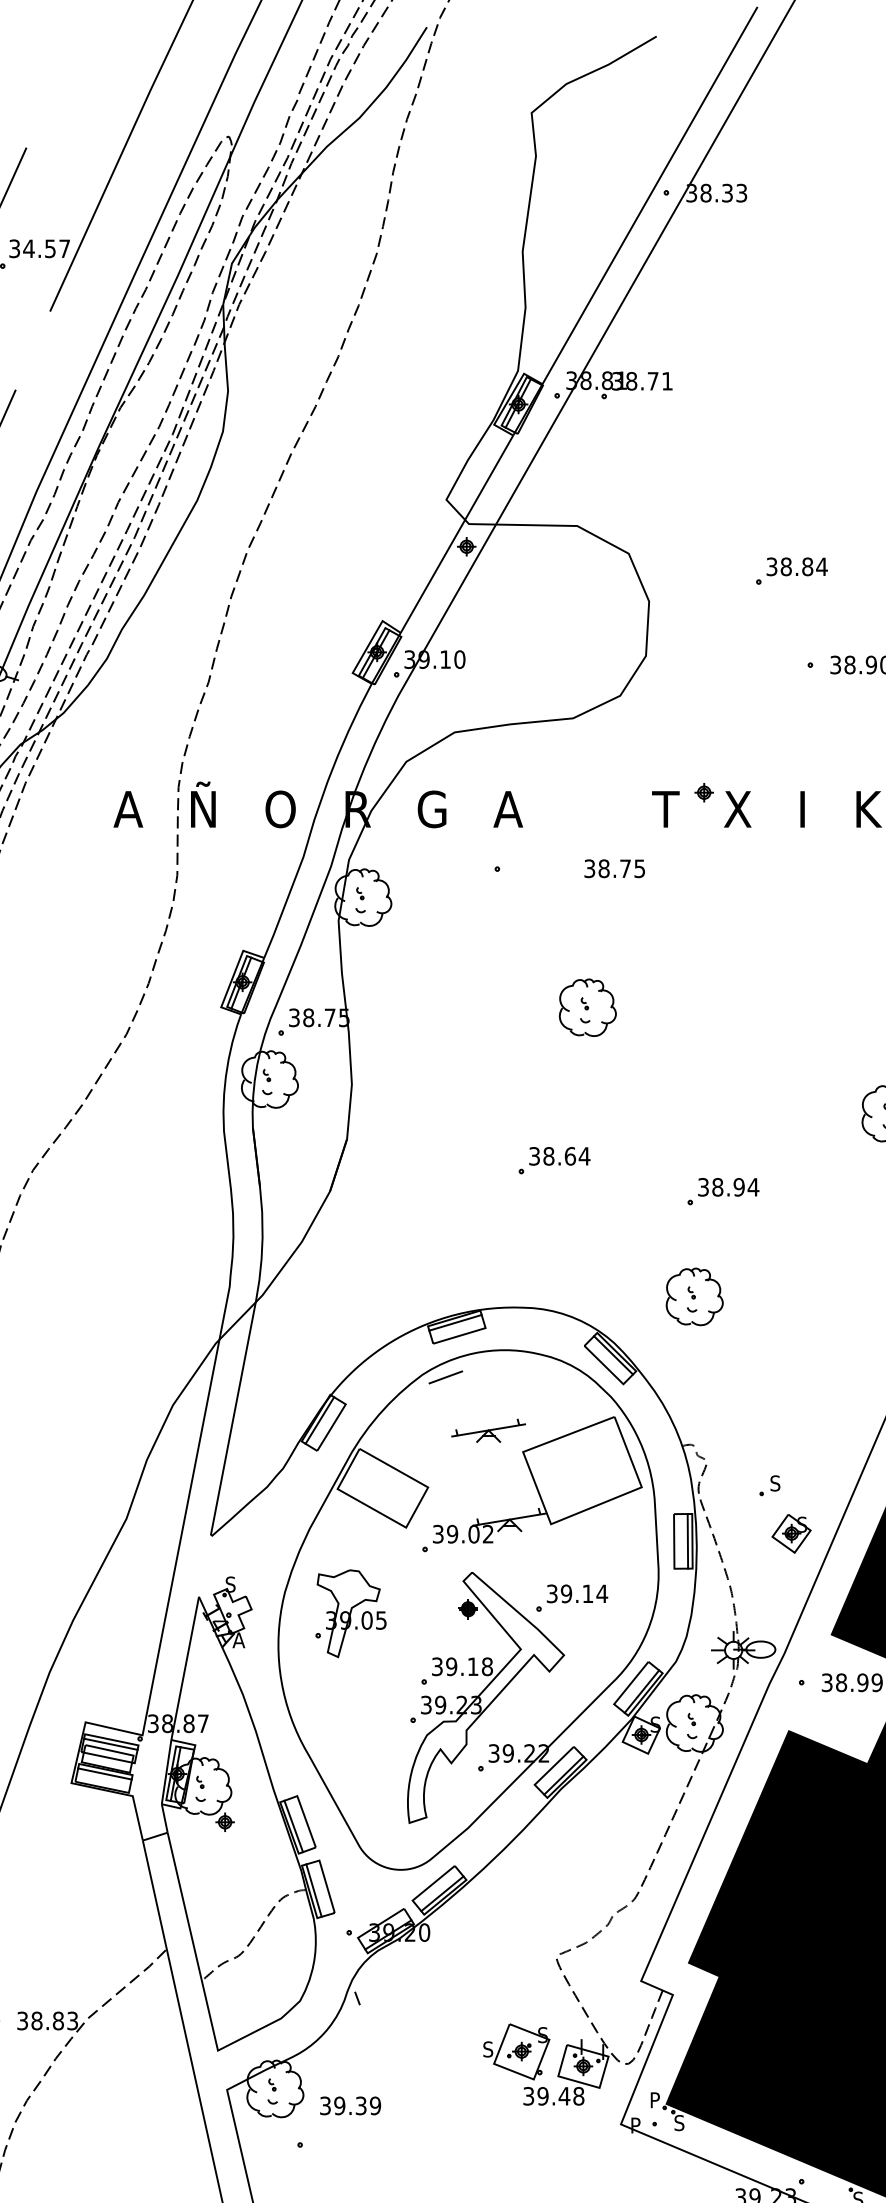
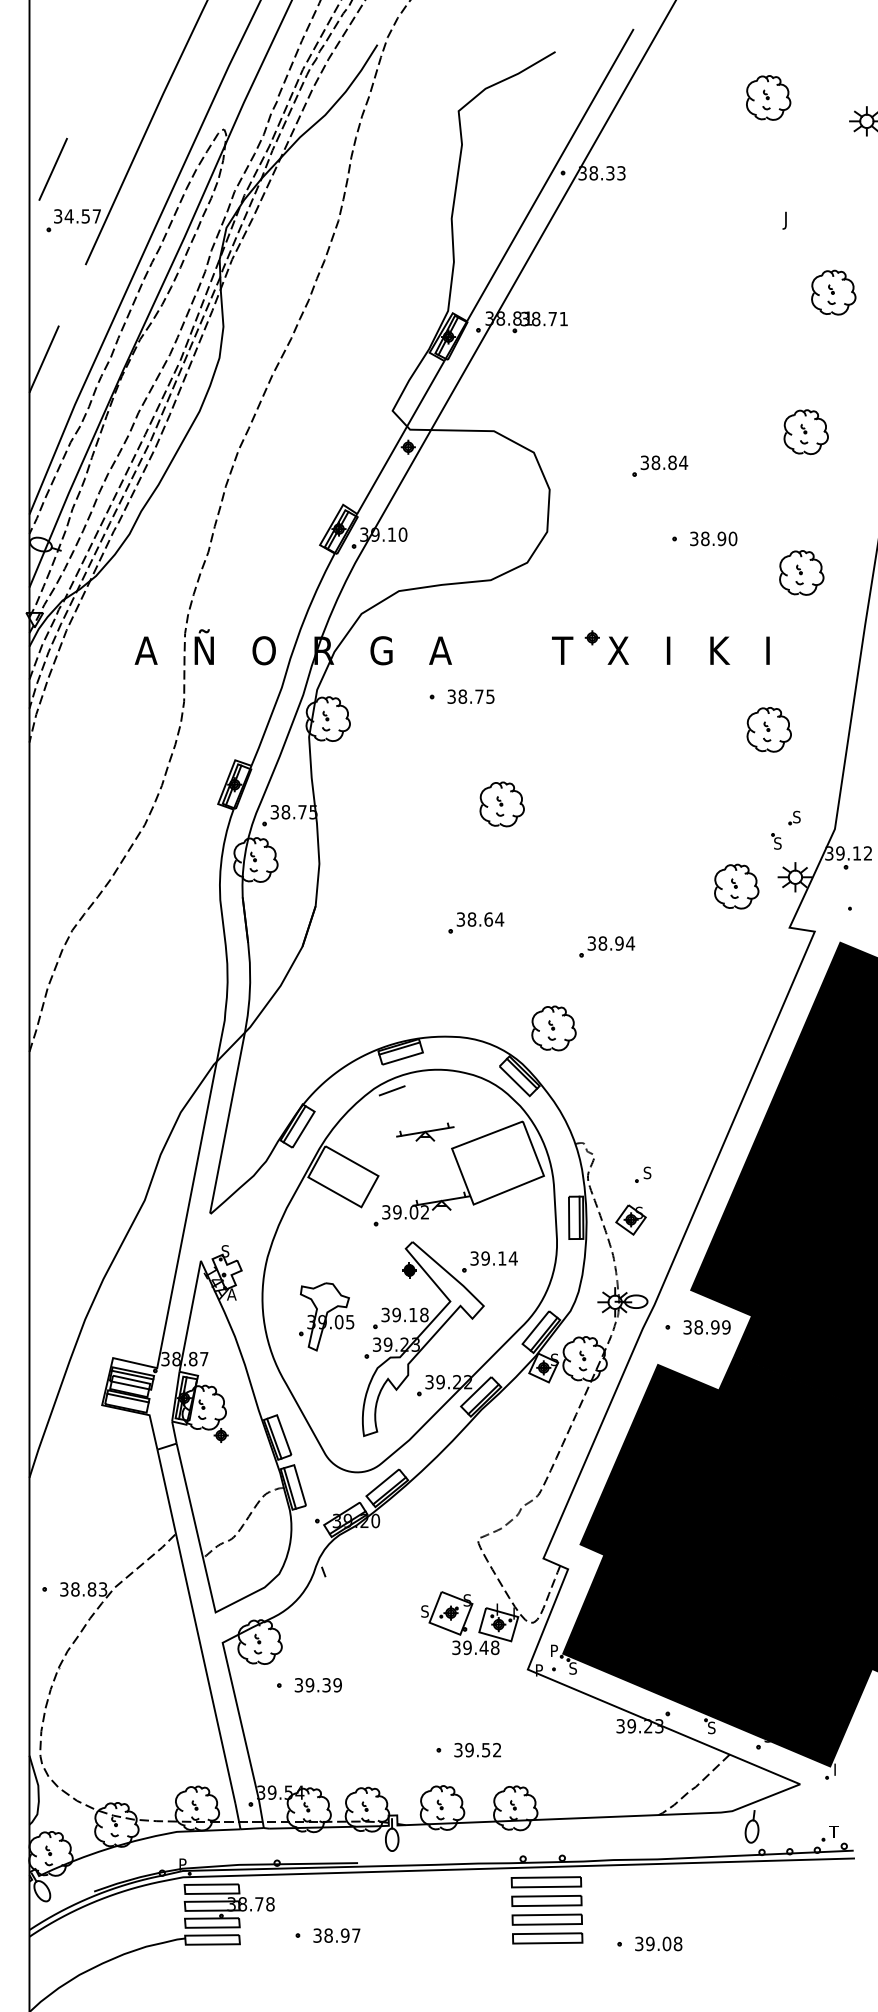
text: (614, 868) -> (470, 696), moved
part: (694, 1296) -> (553, 1028), moved
part: (790, 1533) -> (630, 1219), moved
part: (350, 1613) -> (326, 1316), moved
text: (349, 2106) -> (317, 1685), moved

